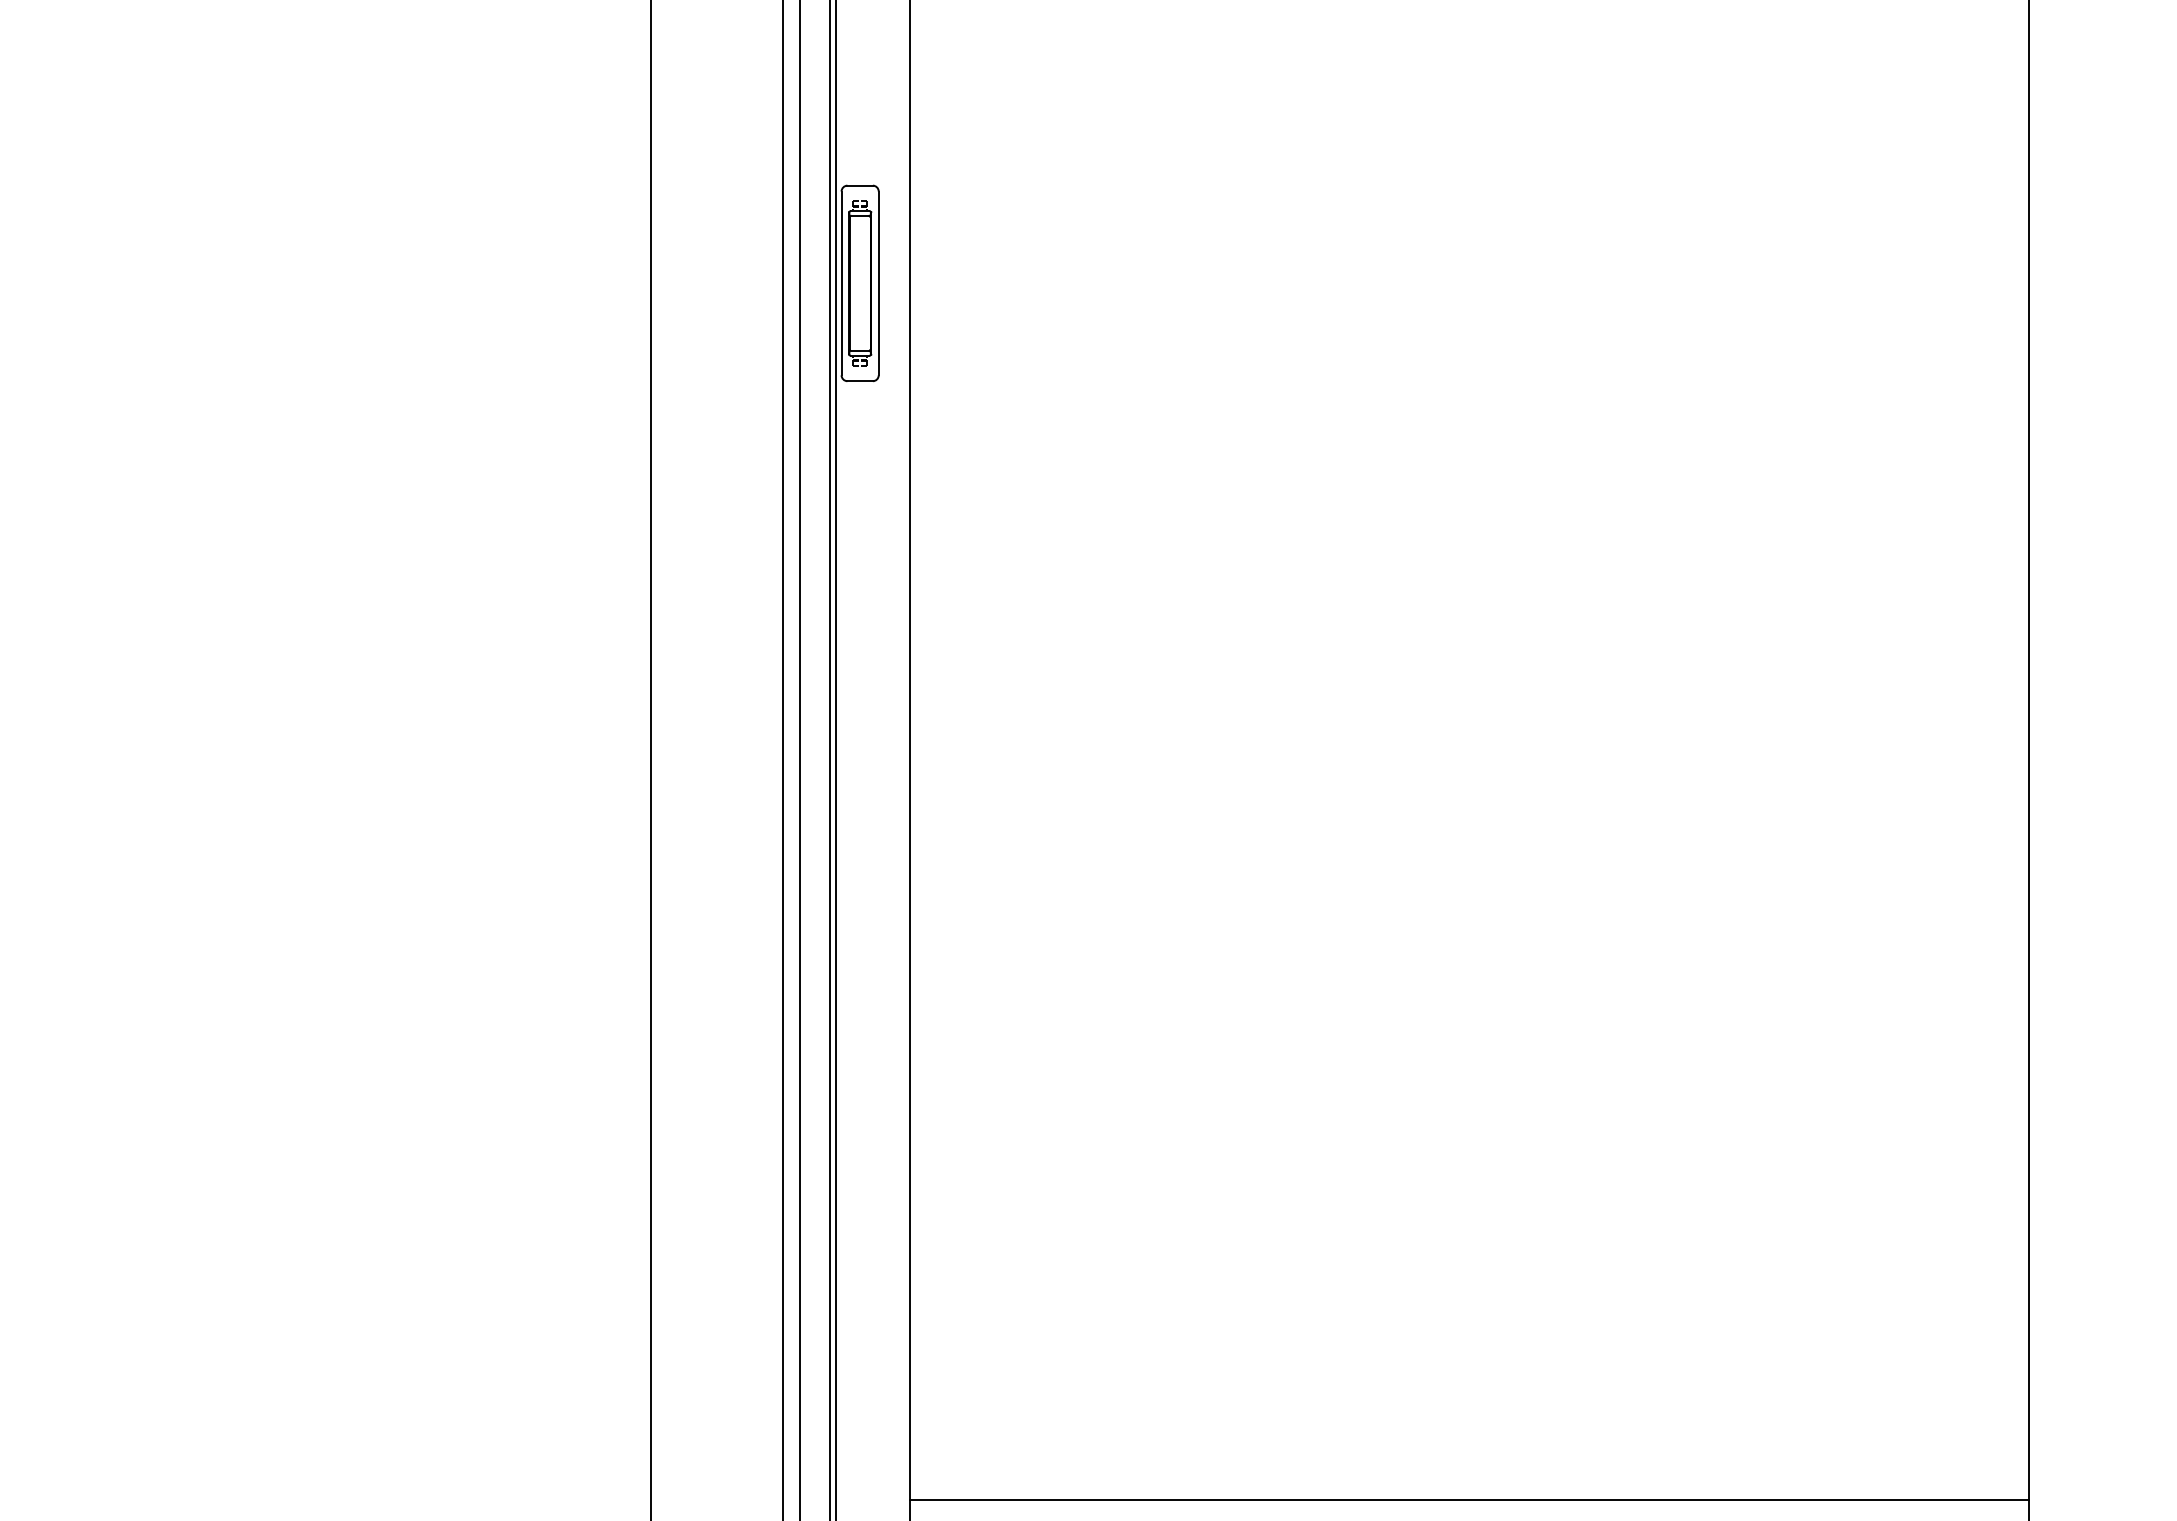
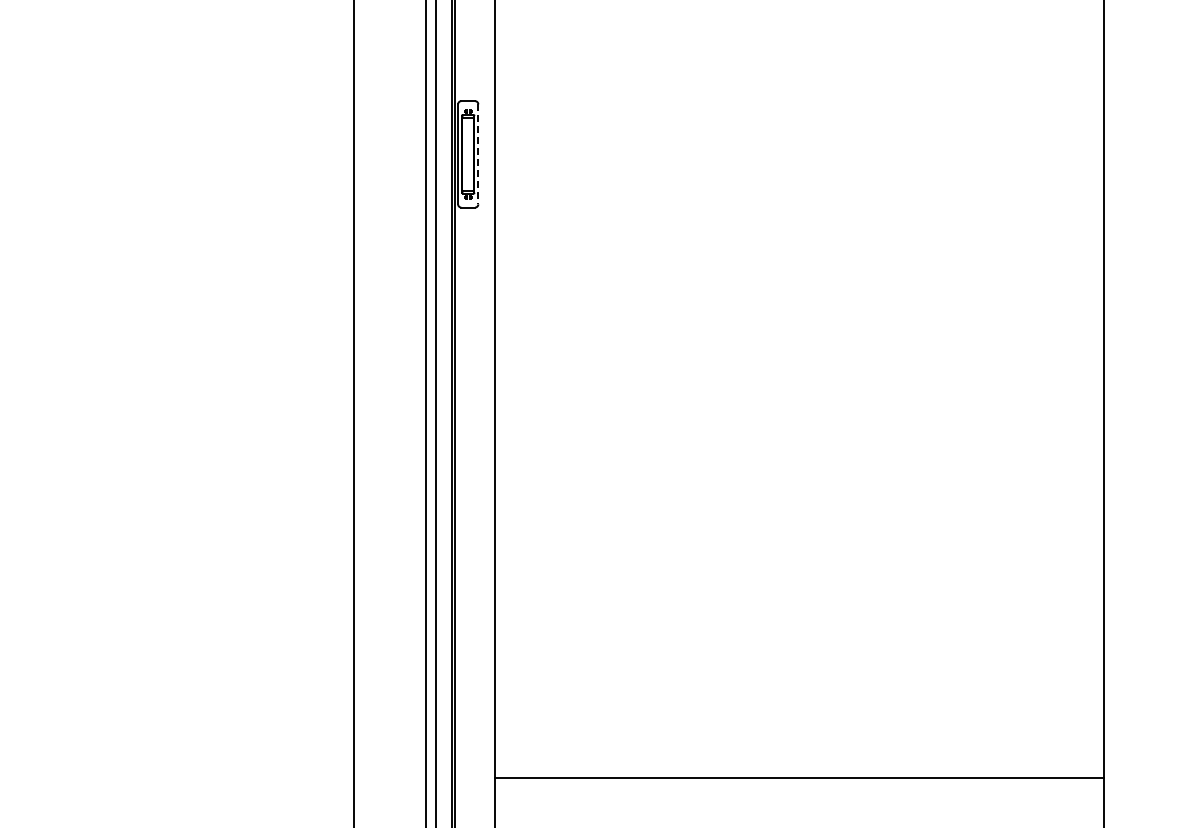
line: (879, 283) -> (478, 154), solid -> dashed
line: (1468, 1500) -> (799, 778), moved

